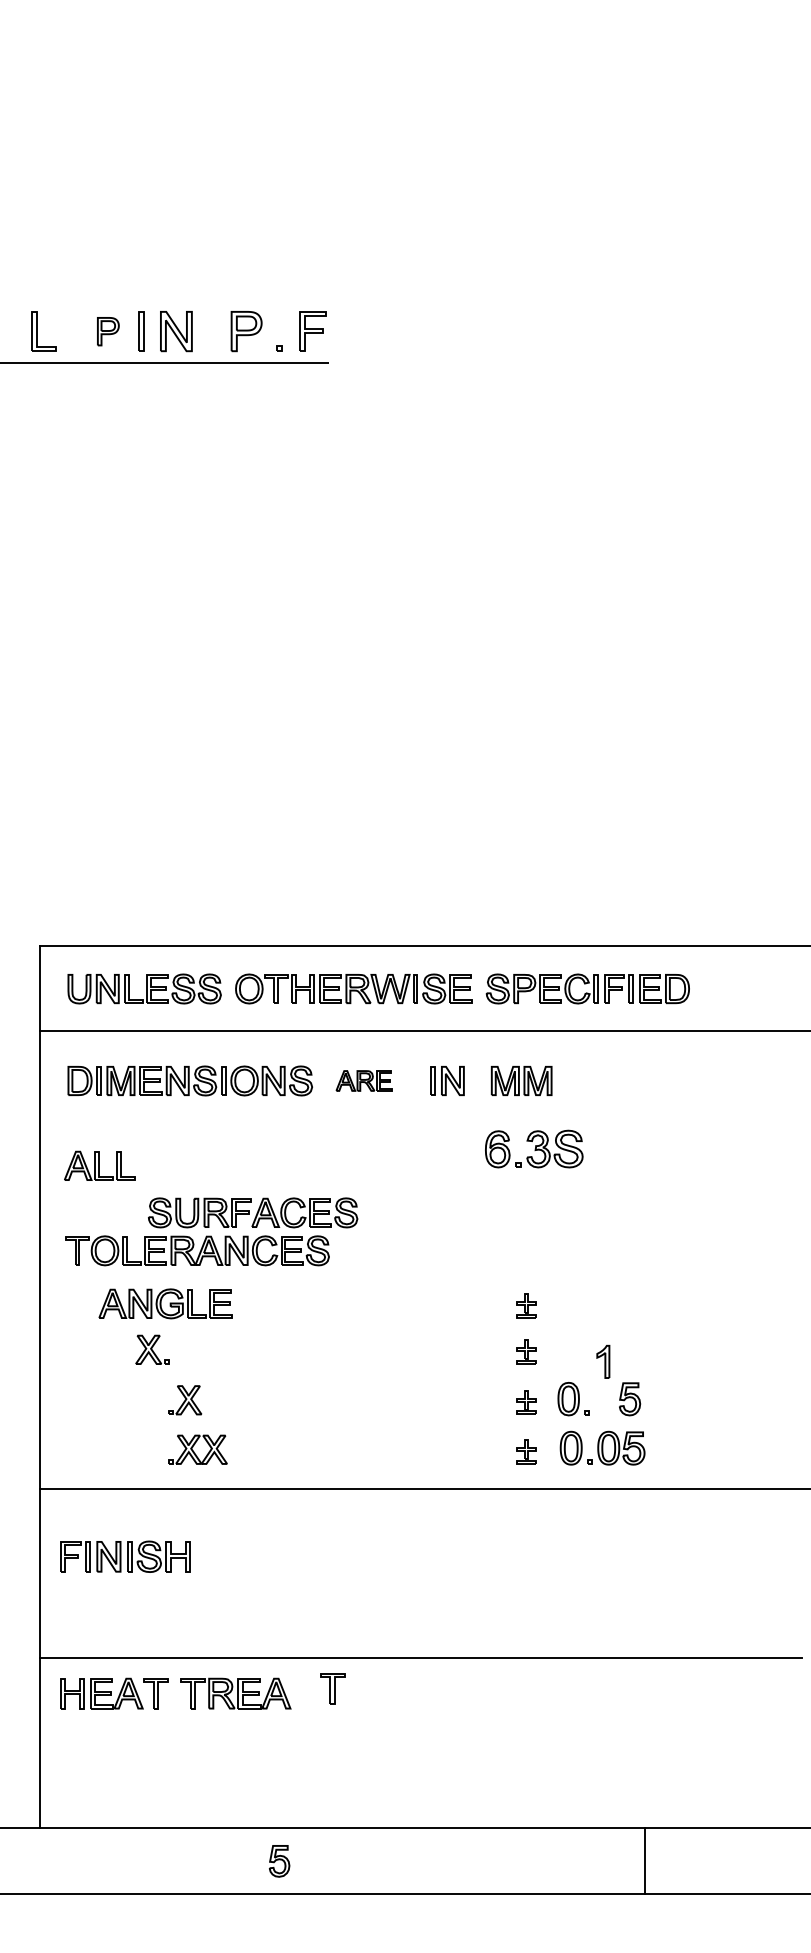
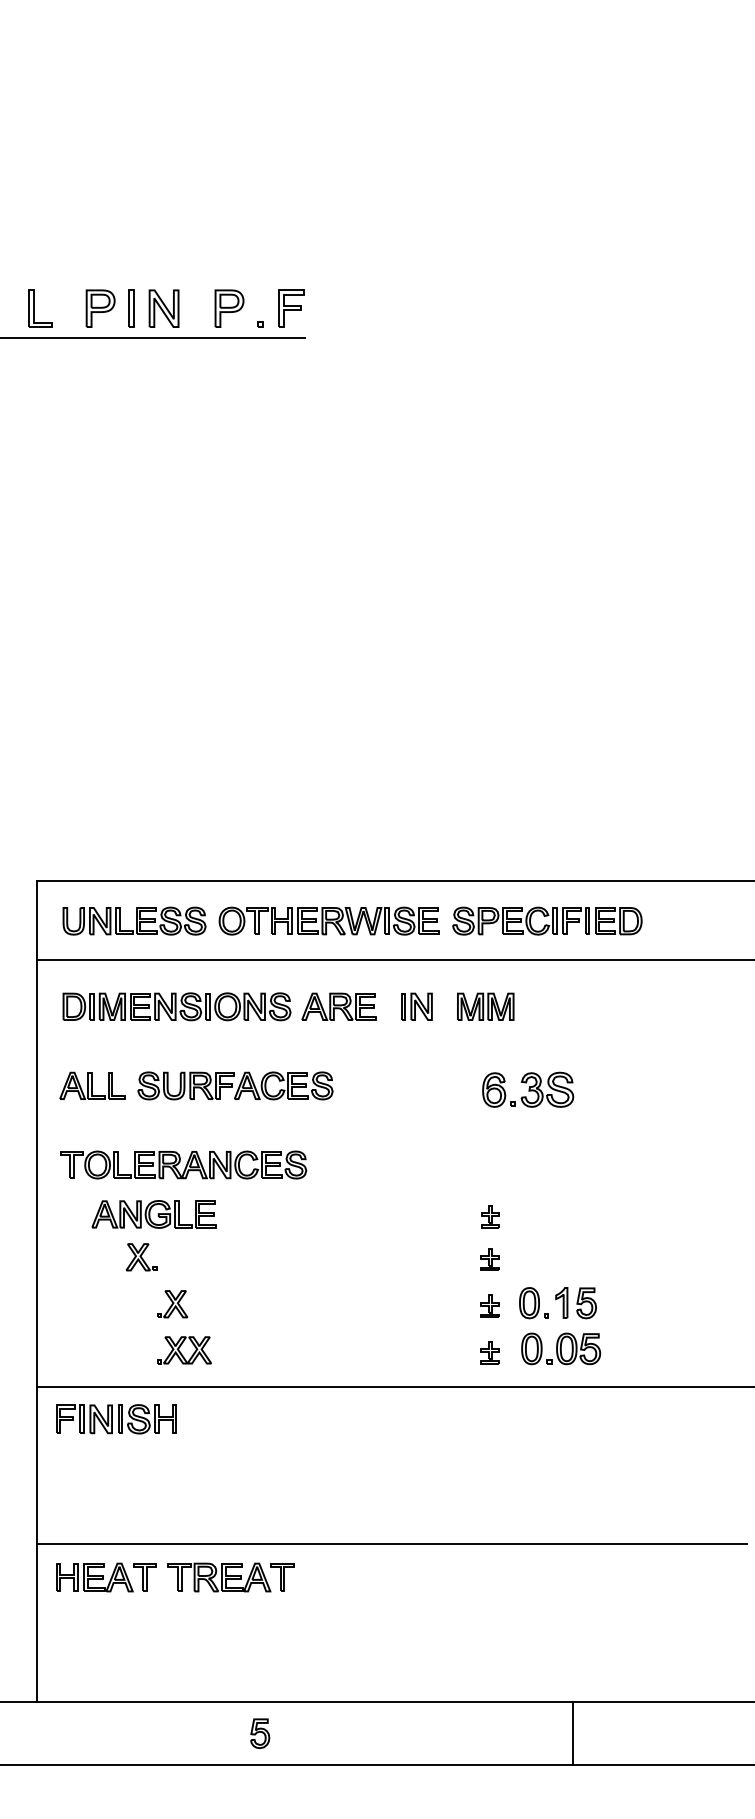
part: (108, 331) -> (100, 308), size x1.43
part: (363, 1080) -> (338, 1006), size x1.43
part: (534, 1148) -> (528, 1089), moved
part: (253, 1212) -> (235, 1085), moved
part: (603, 1361) -> (561, 1302), moved
part: (125, 1556) -> (116, 1419), moved
part: (332, 1688) -> (282, 1577), moved
line: (645, 1860) -> (573, 1732), moved

